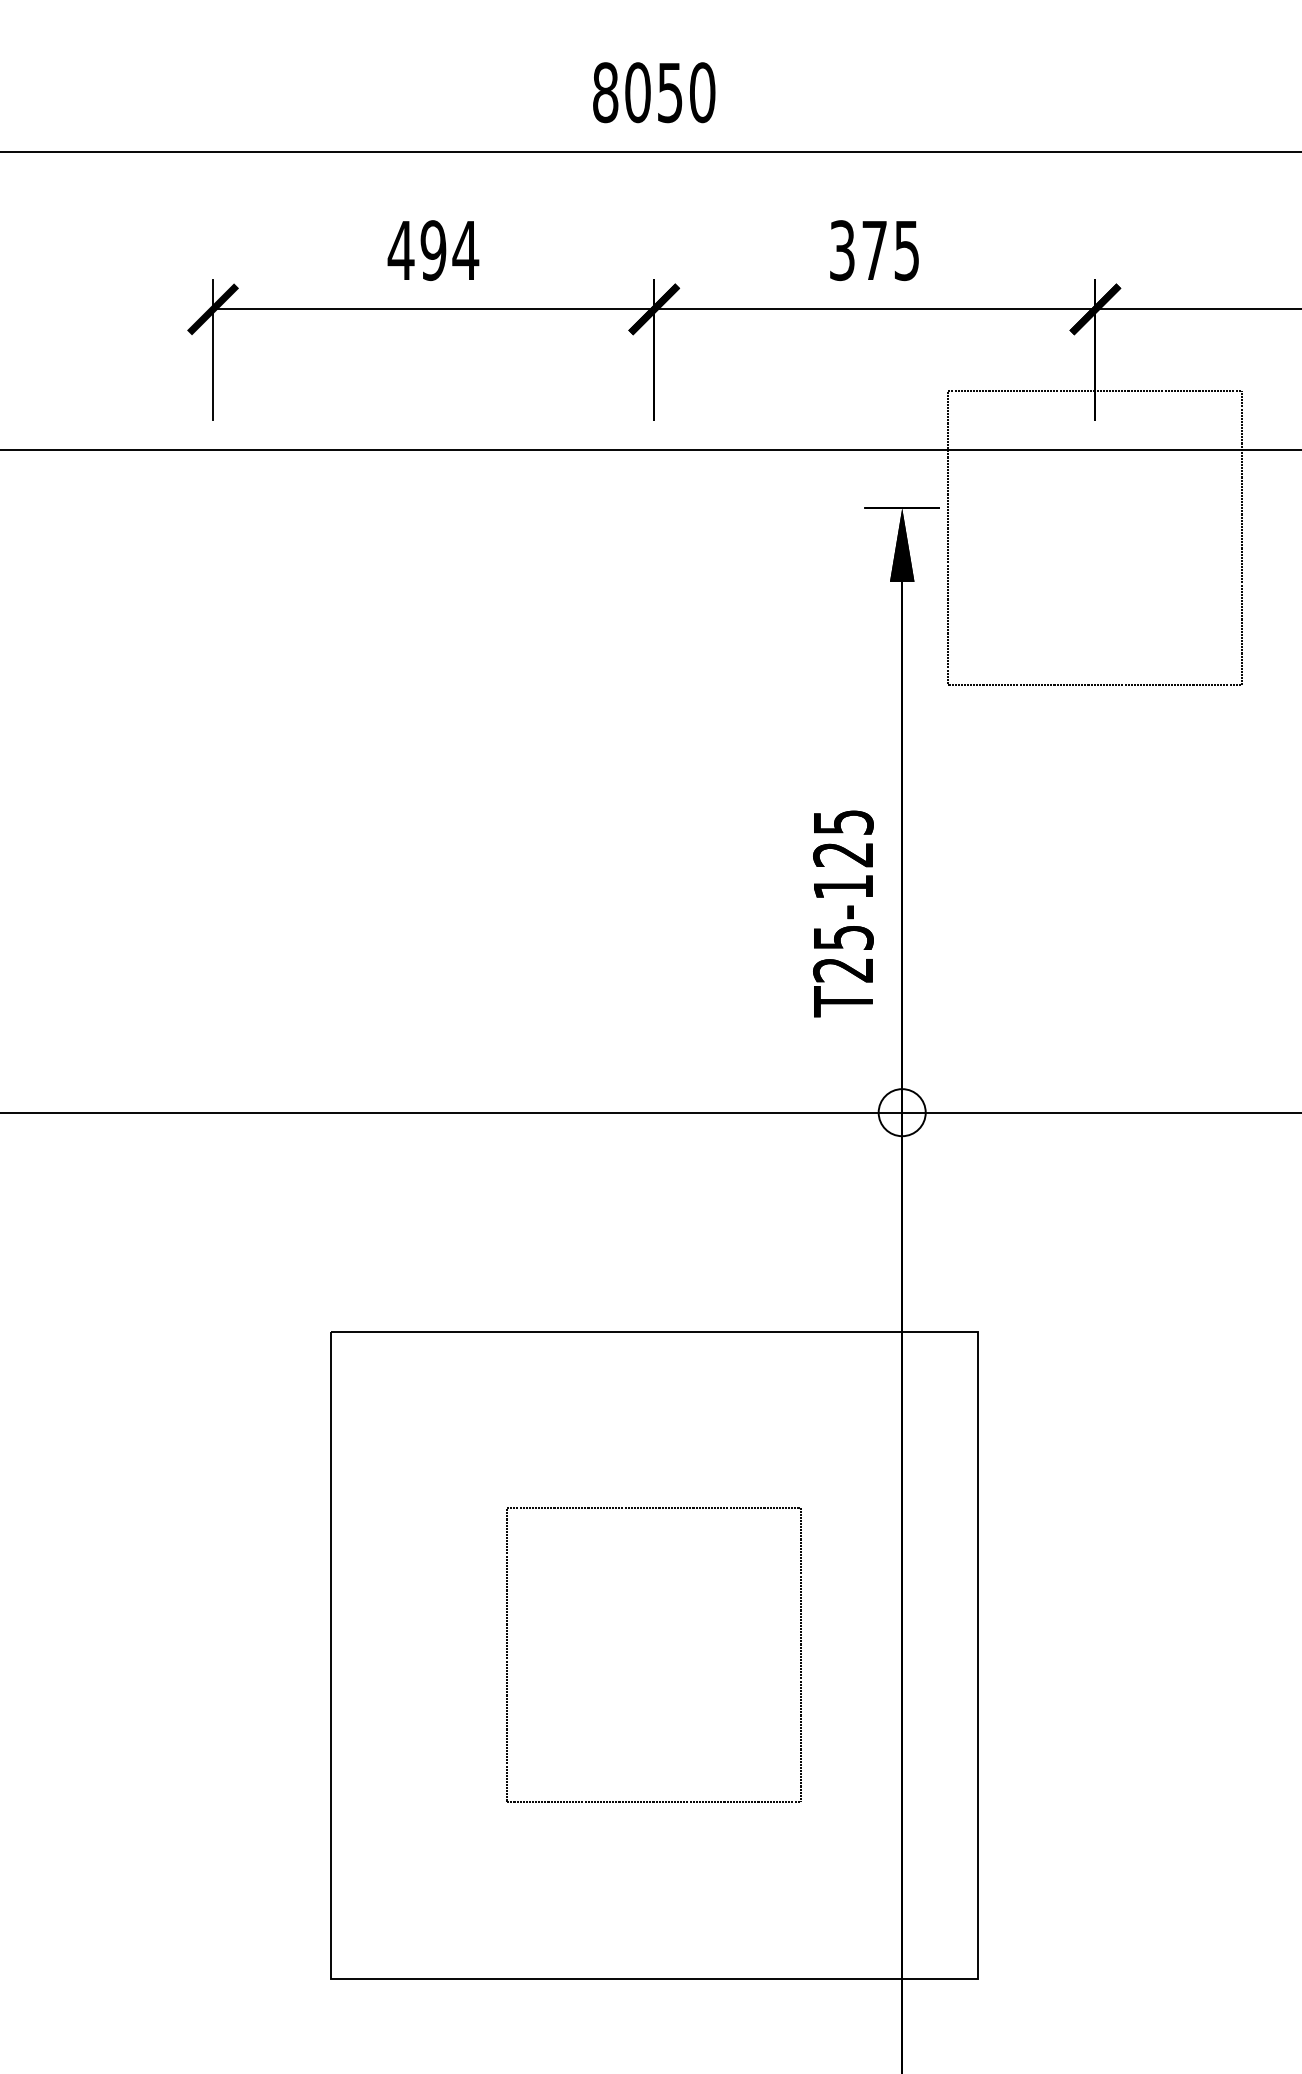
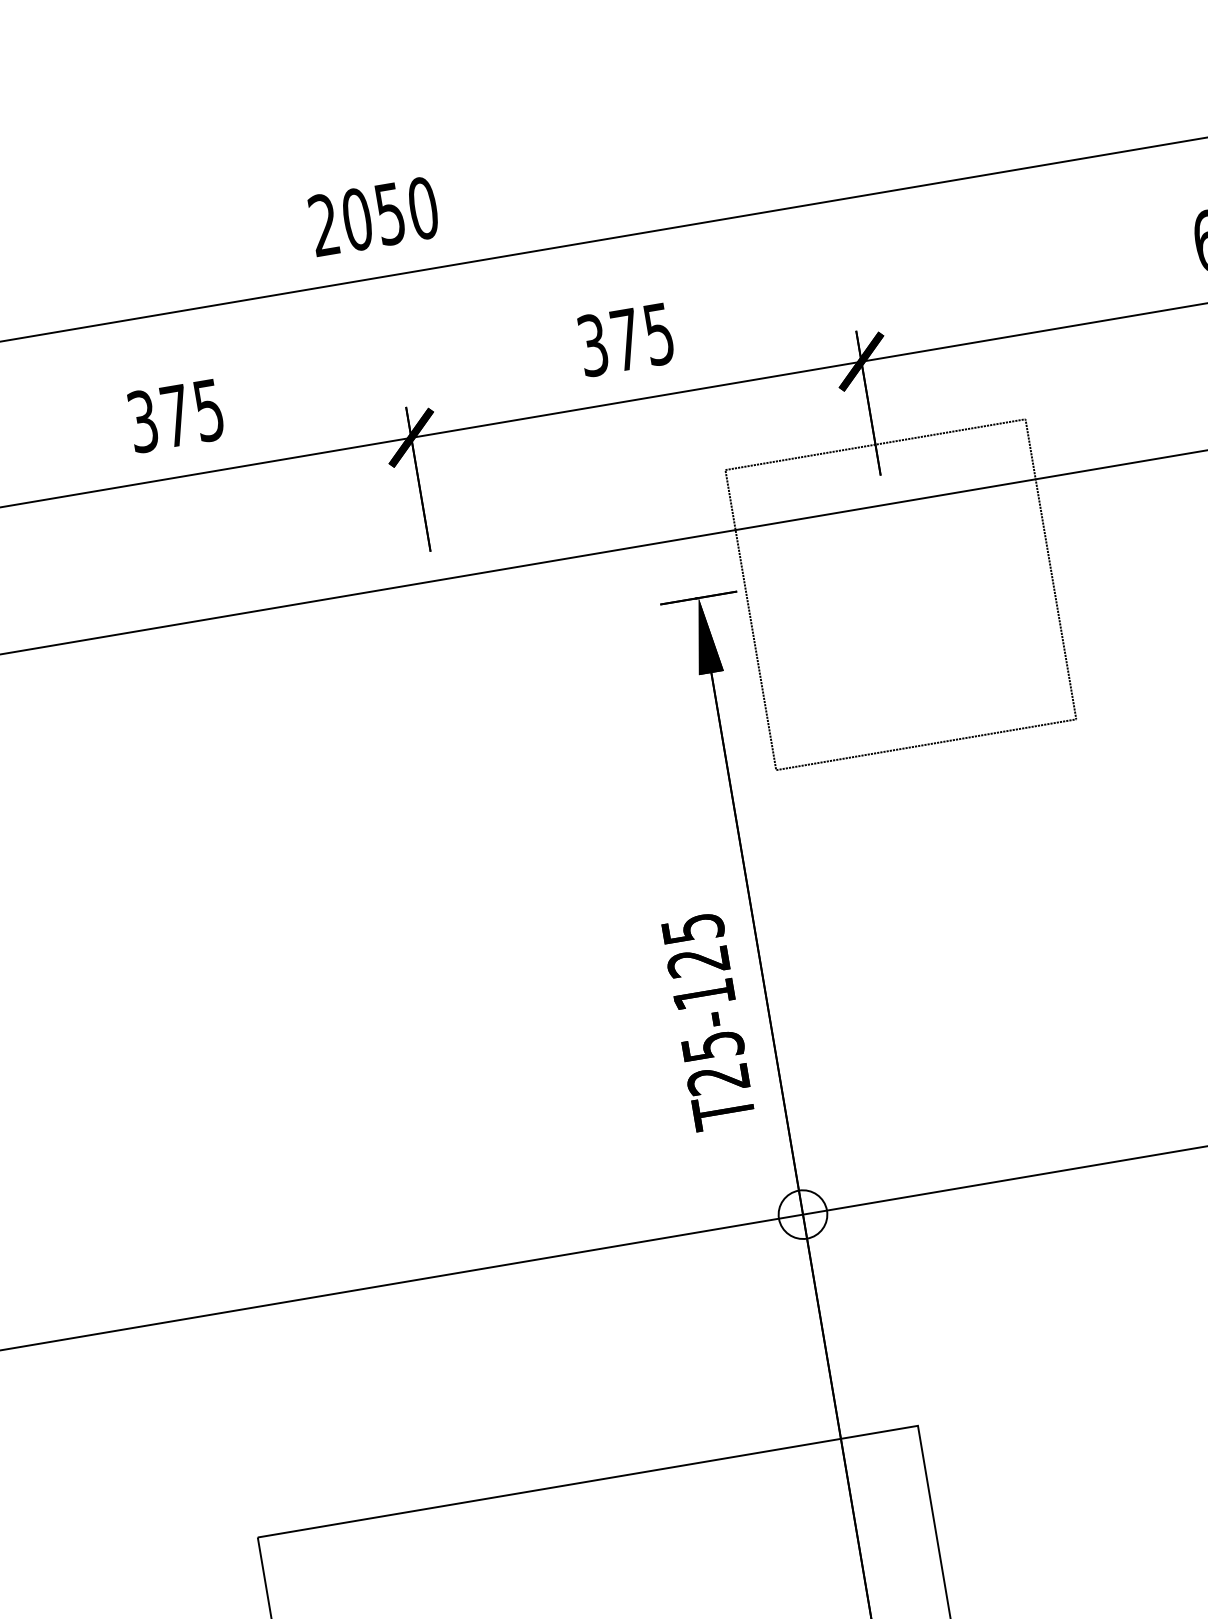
text: (605, 92) -> (324, 224), 8050 -> 2050
text: (433, 250) -> (175, 415), 494 -> 375

